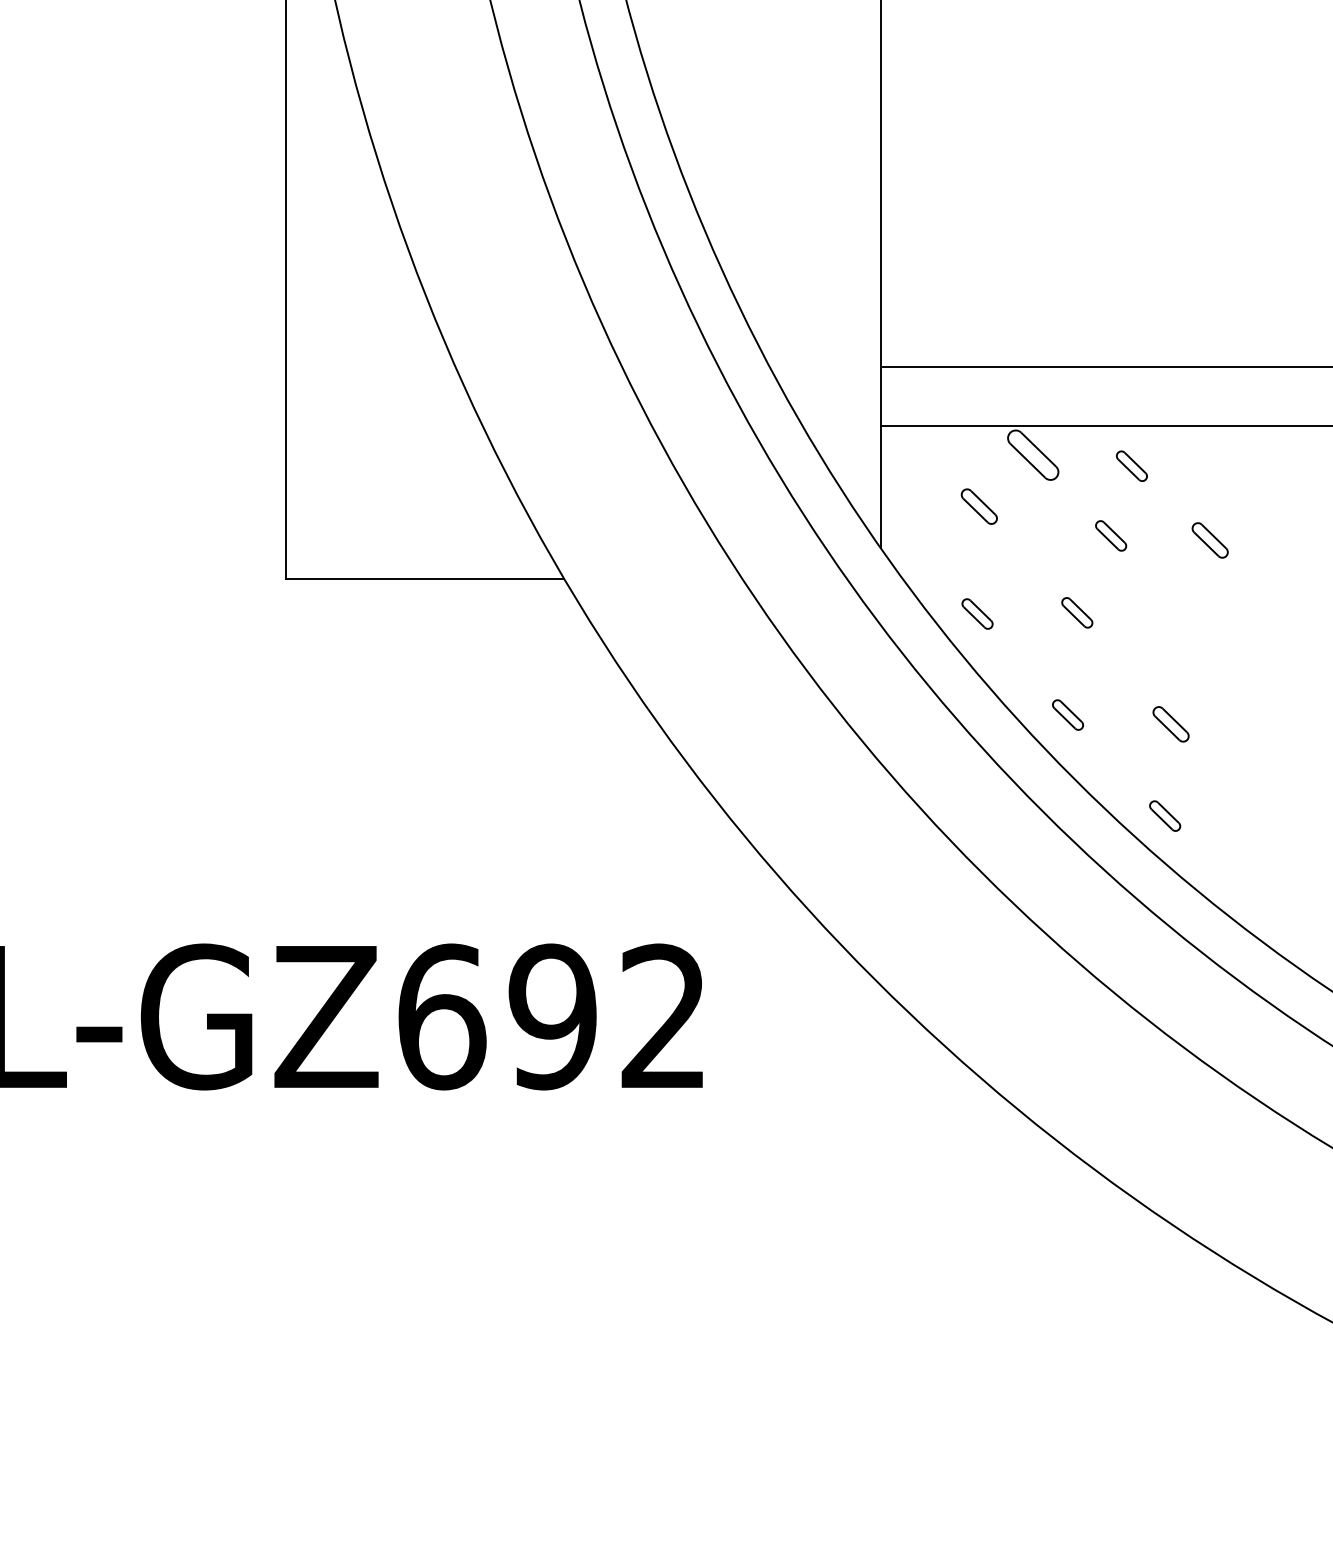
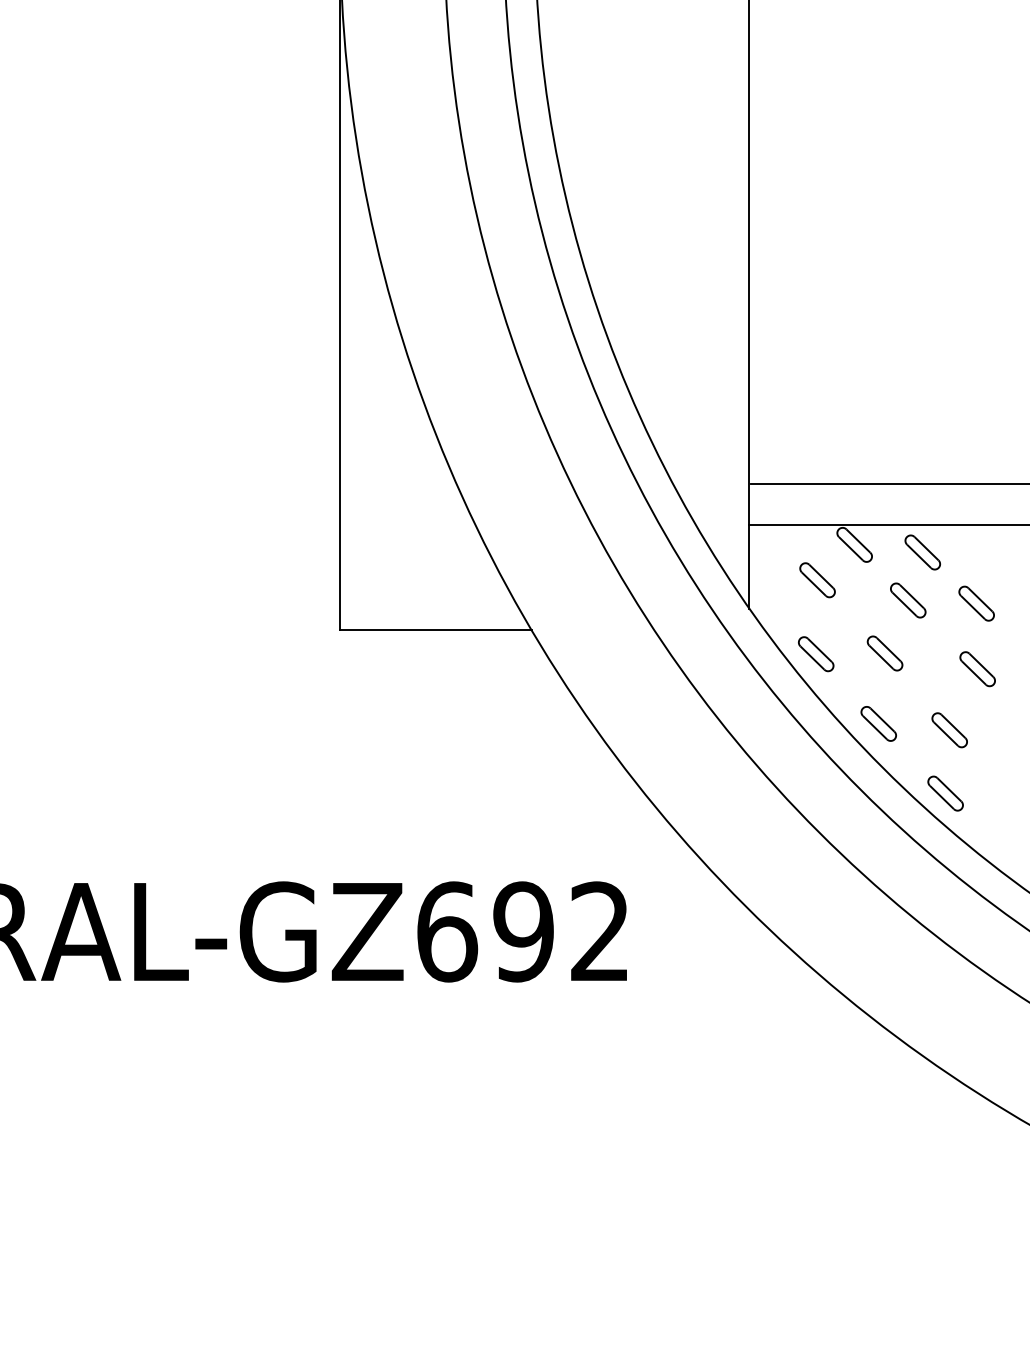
part: (1131, 466) -> (922, 552), size x1.67
part: (979, 506) -> (817, 580), size x1.43
part: (1111, 535) -> (908, 600), size x1.67
part: (1210, 540) -> (976, 603), size x1.43
part: (1076, 612) -> (884, 653), size x1.67
part: (977, 614) -> (816, 654), size x1.67
part: (1211, 636) -> (977, 669), added
part: (1067, 714) -> (878, 723), size x1.67
part: (1170, 724) -> (949, 730), size x1.43
part: (1165, 816) -> (945, 793), size x1.67

